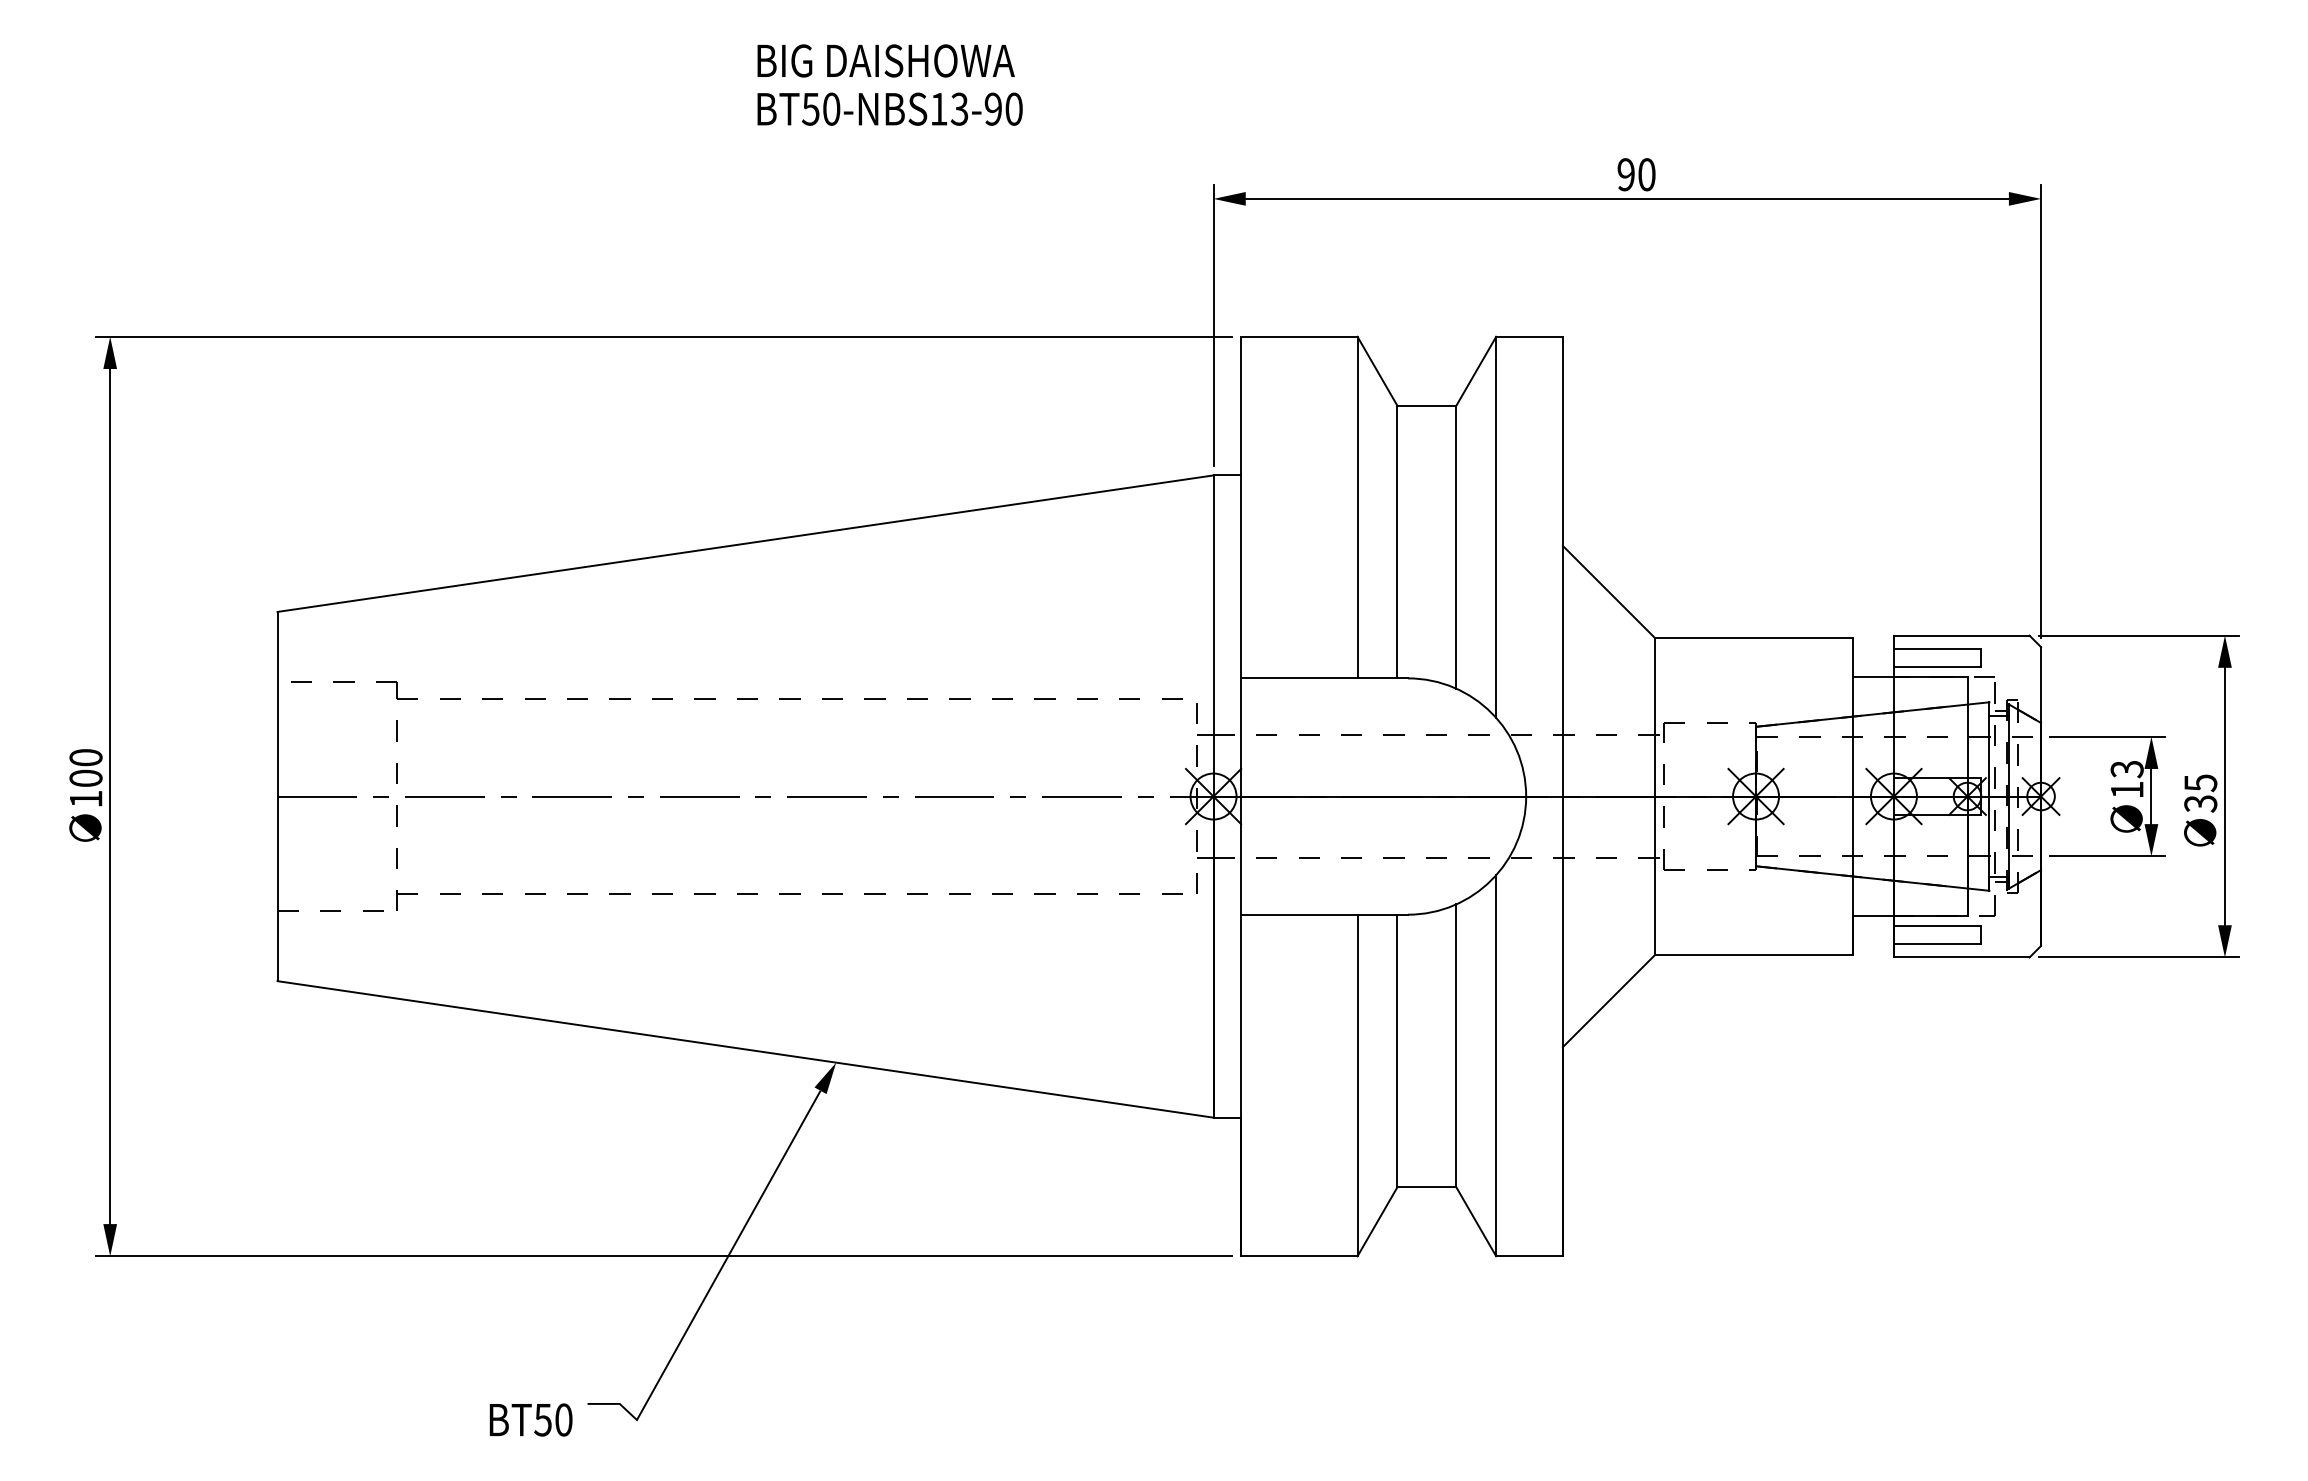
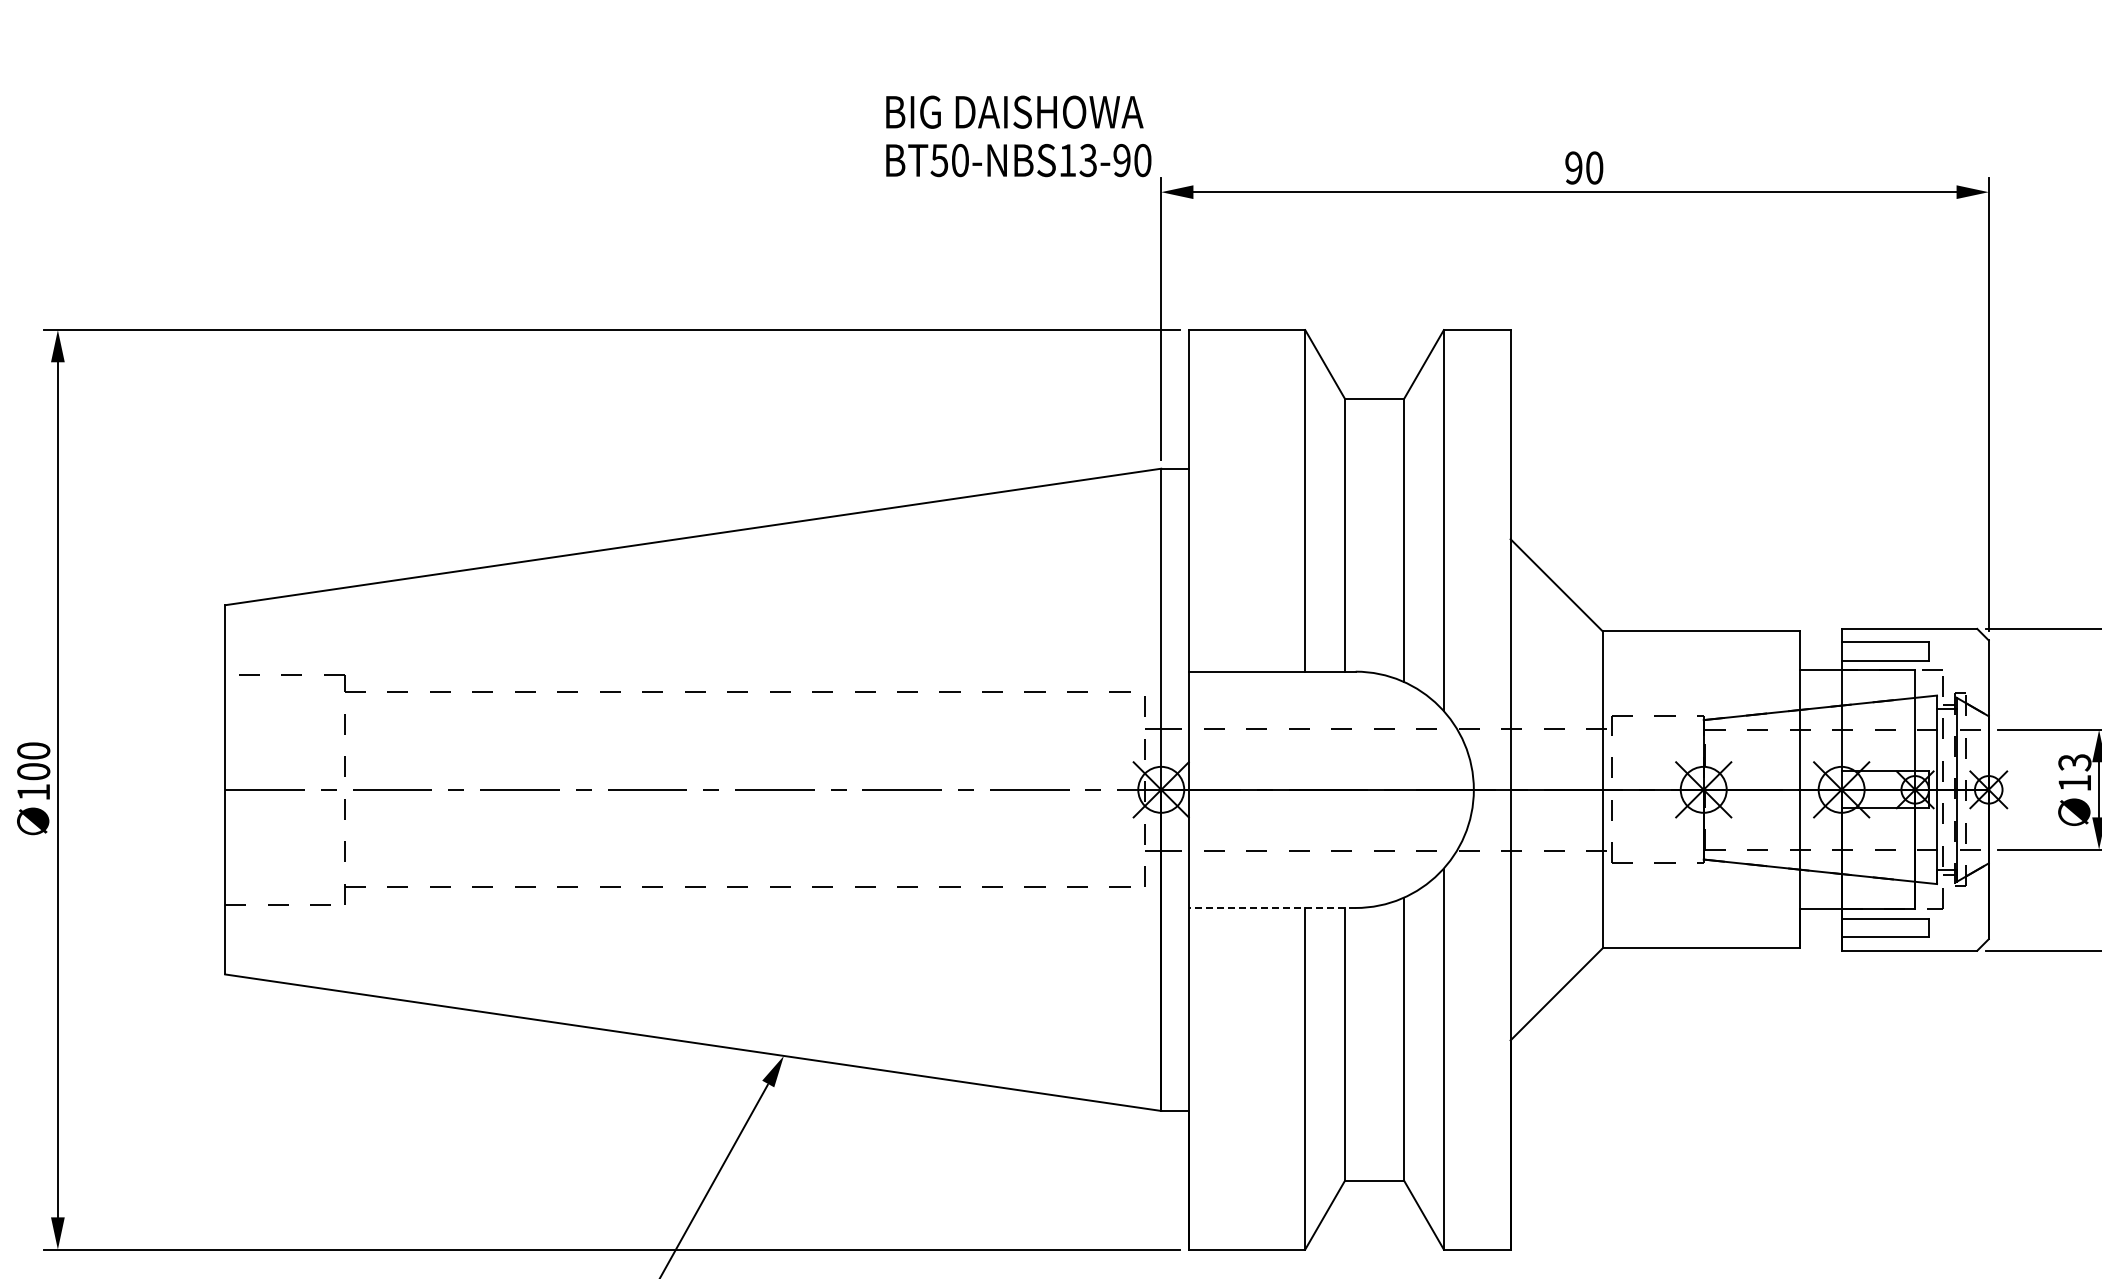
text: (889, 84) -> (1018, 135), moved
line: (1324, 914) -> (1272, 907), solid -> dashed

